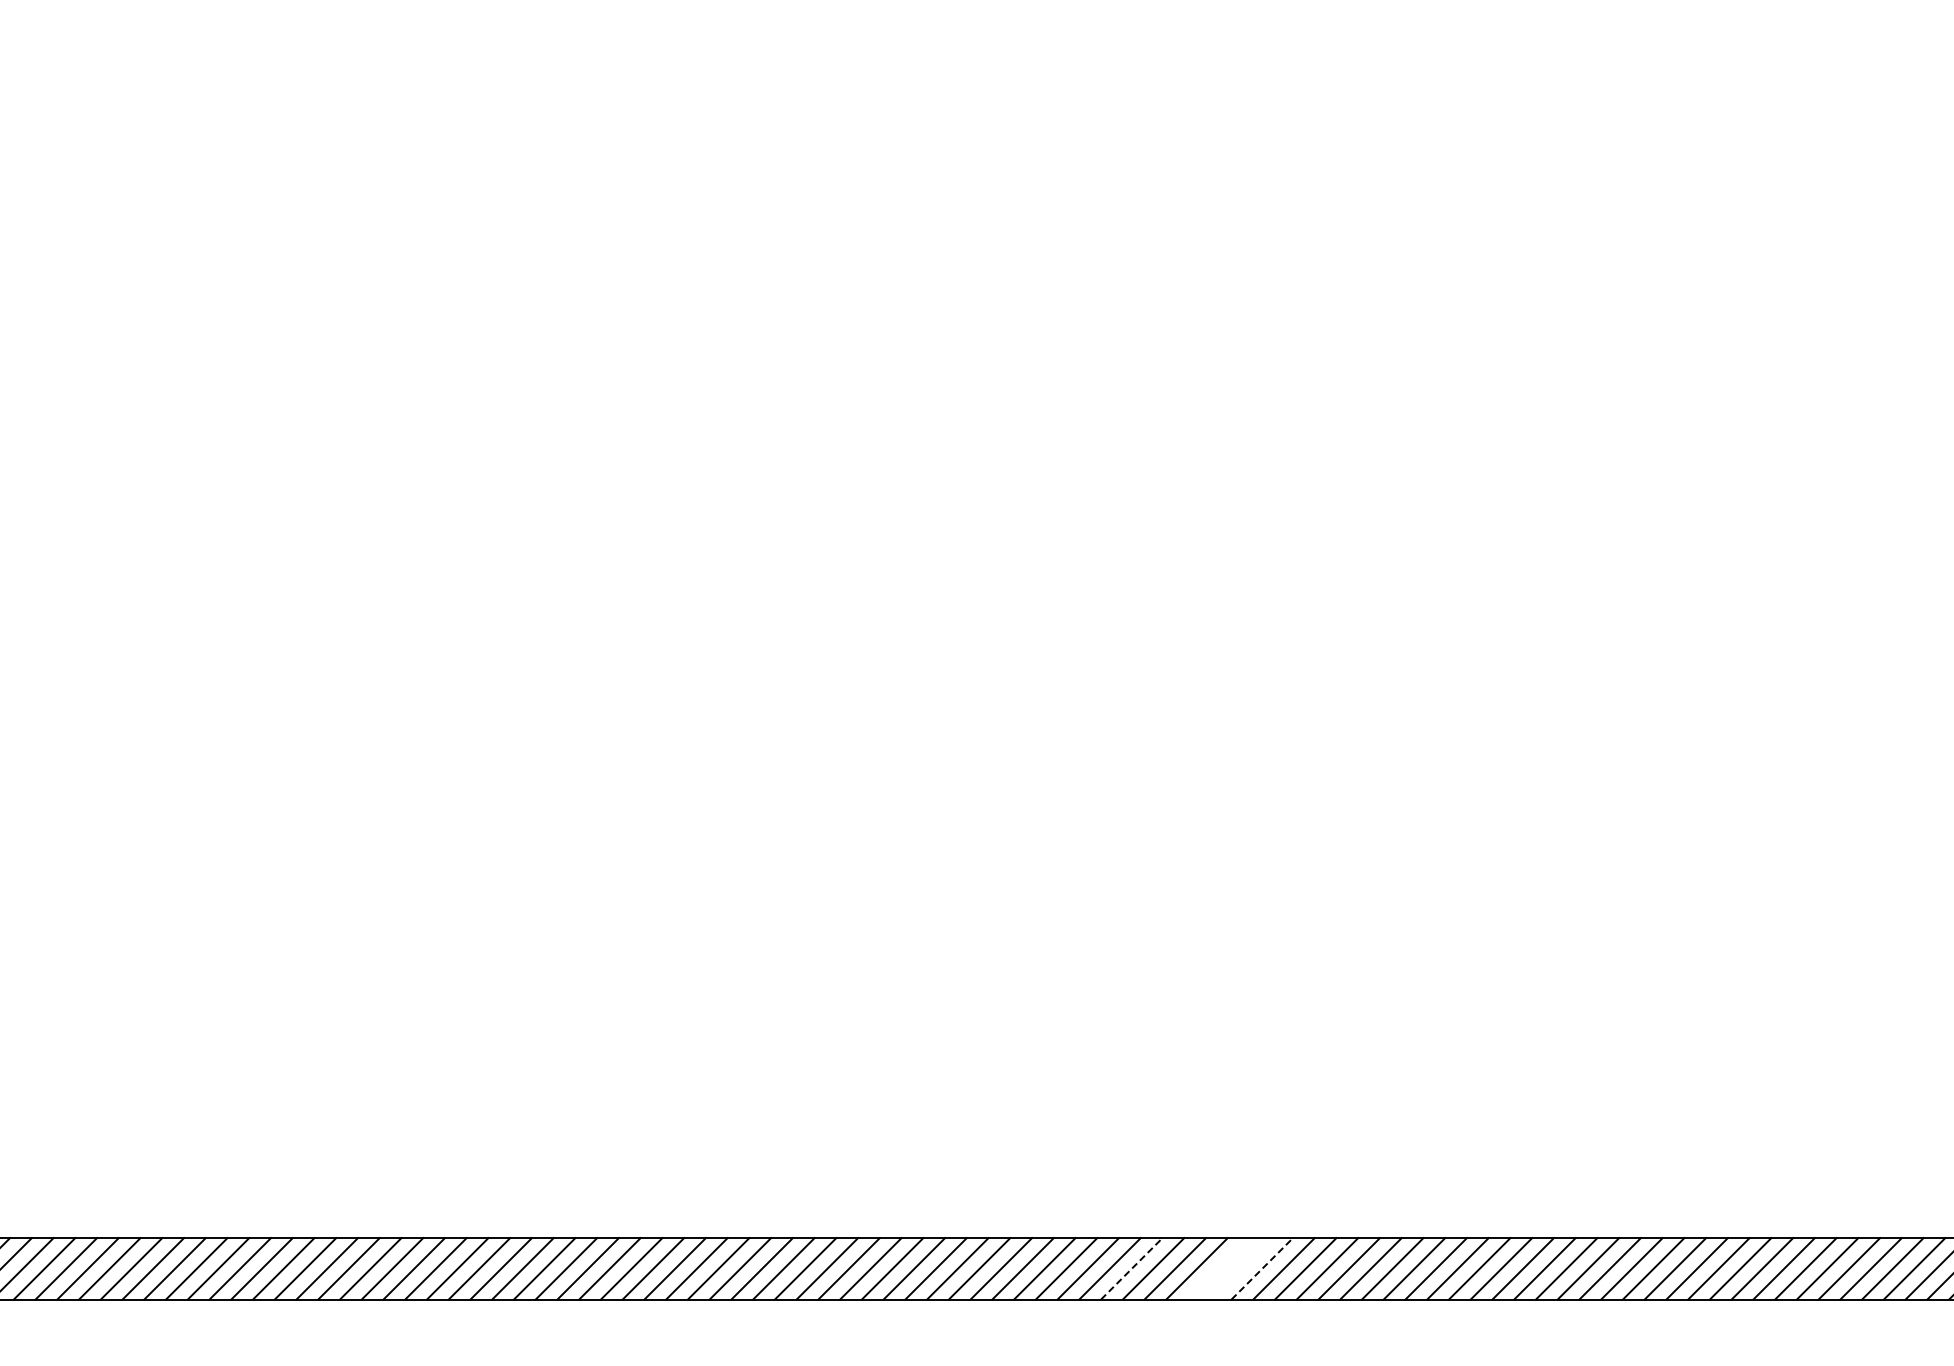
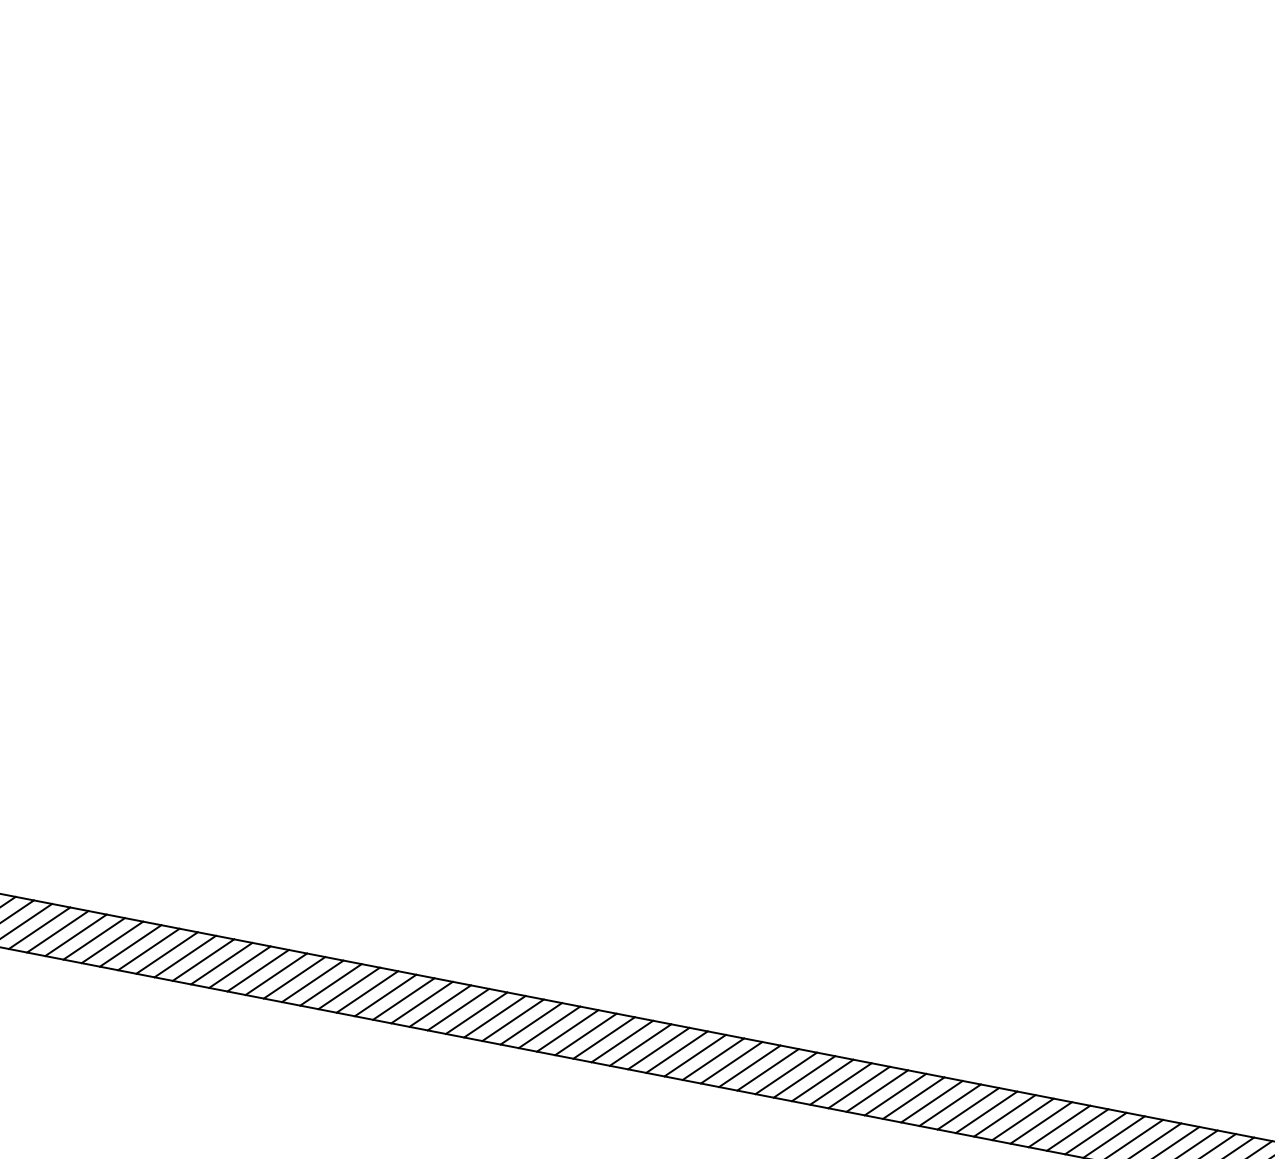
line: (1132, 1268) -> (877, 1090), dashed -> solid
line: (1218, 1268) -> (950, 1104), added
line: (1240, 1268) -> (968, 1108), added
line: (1262, 1268) -> (986, 1112), dashed -> solid

